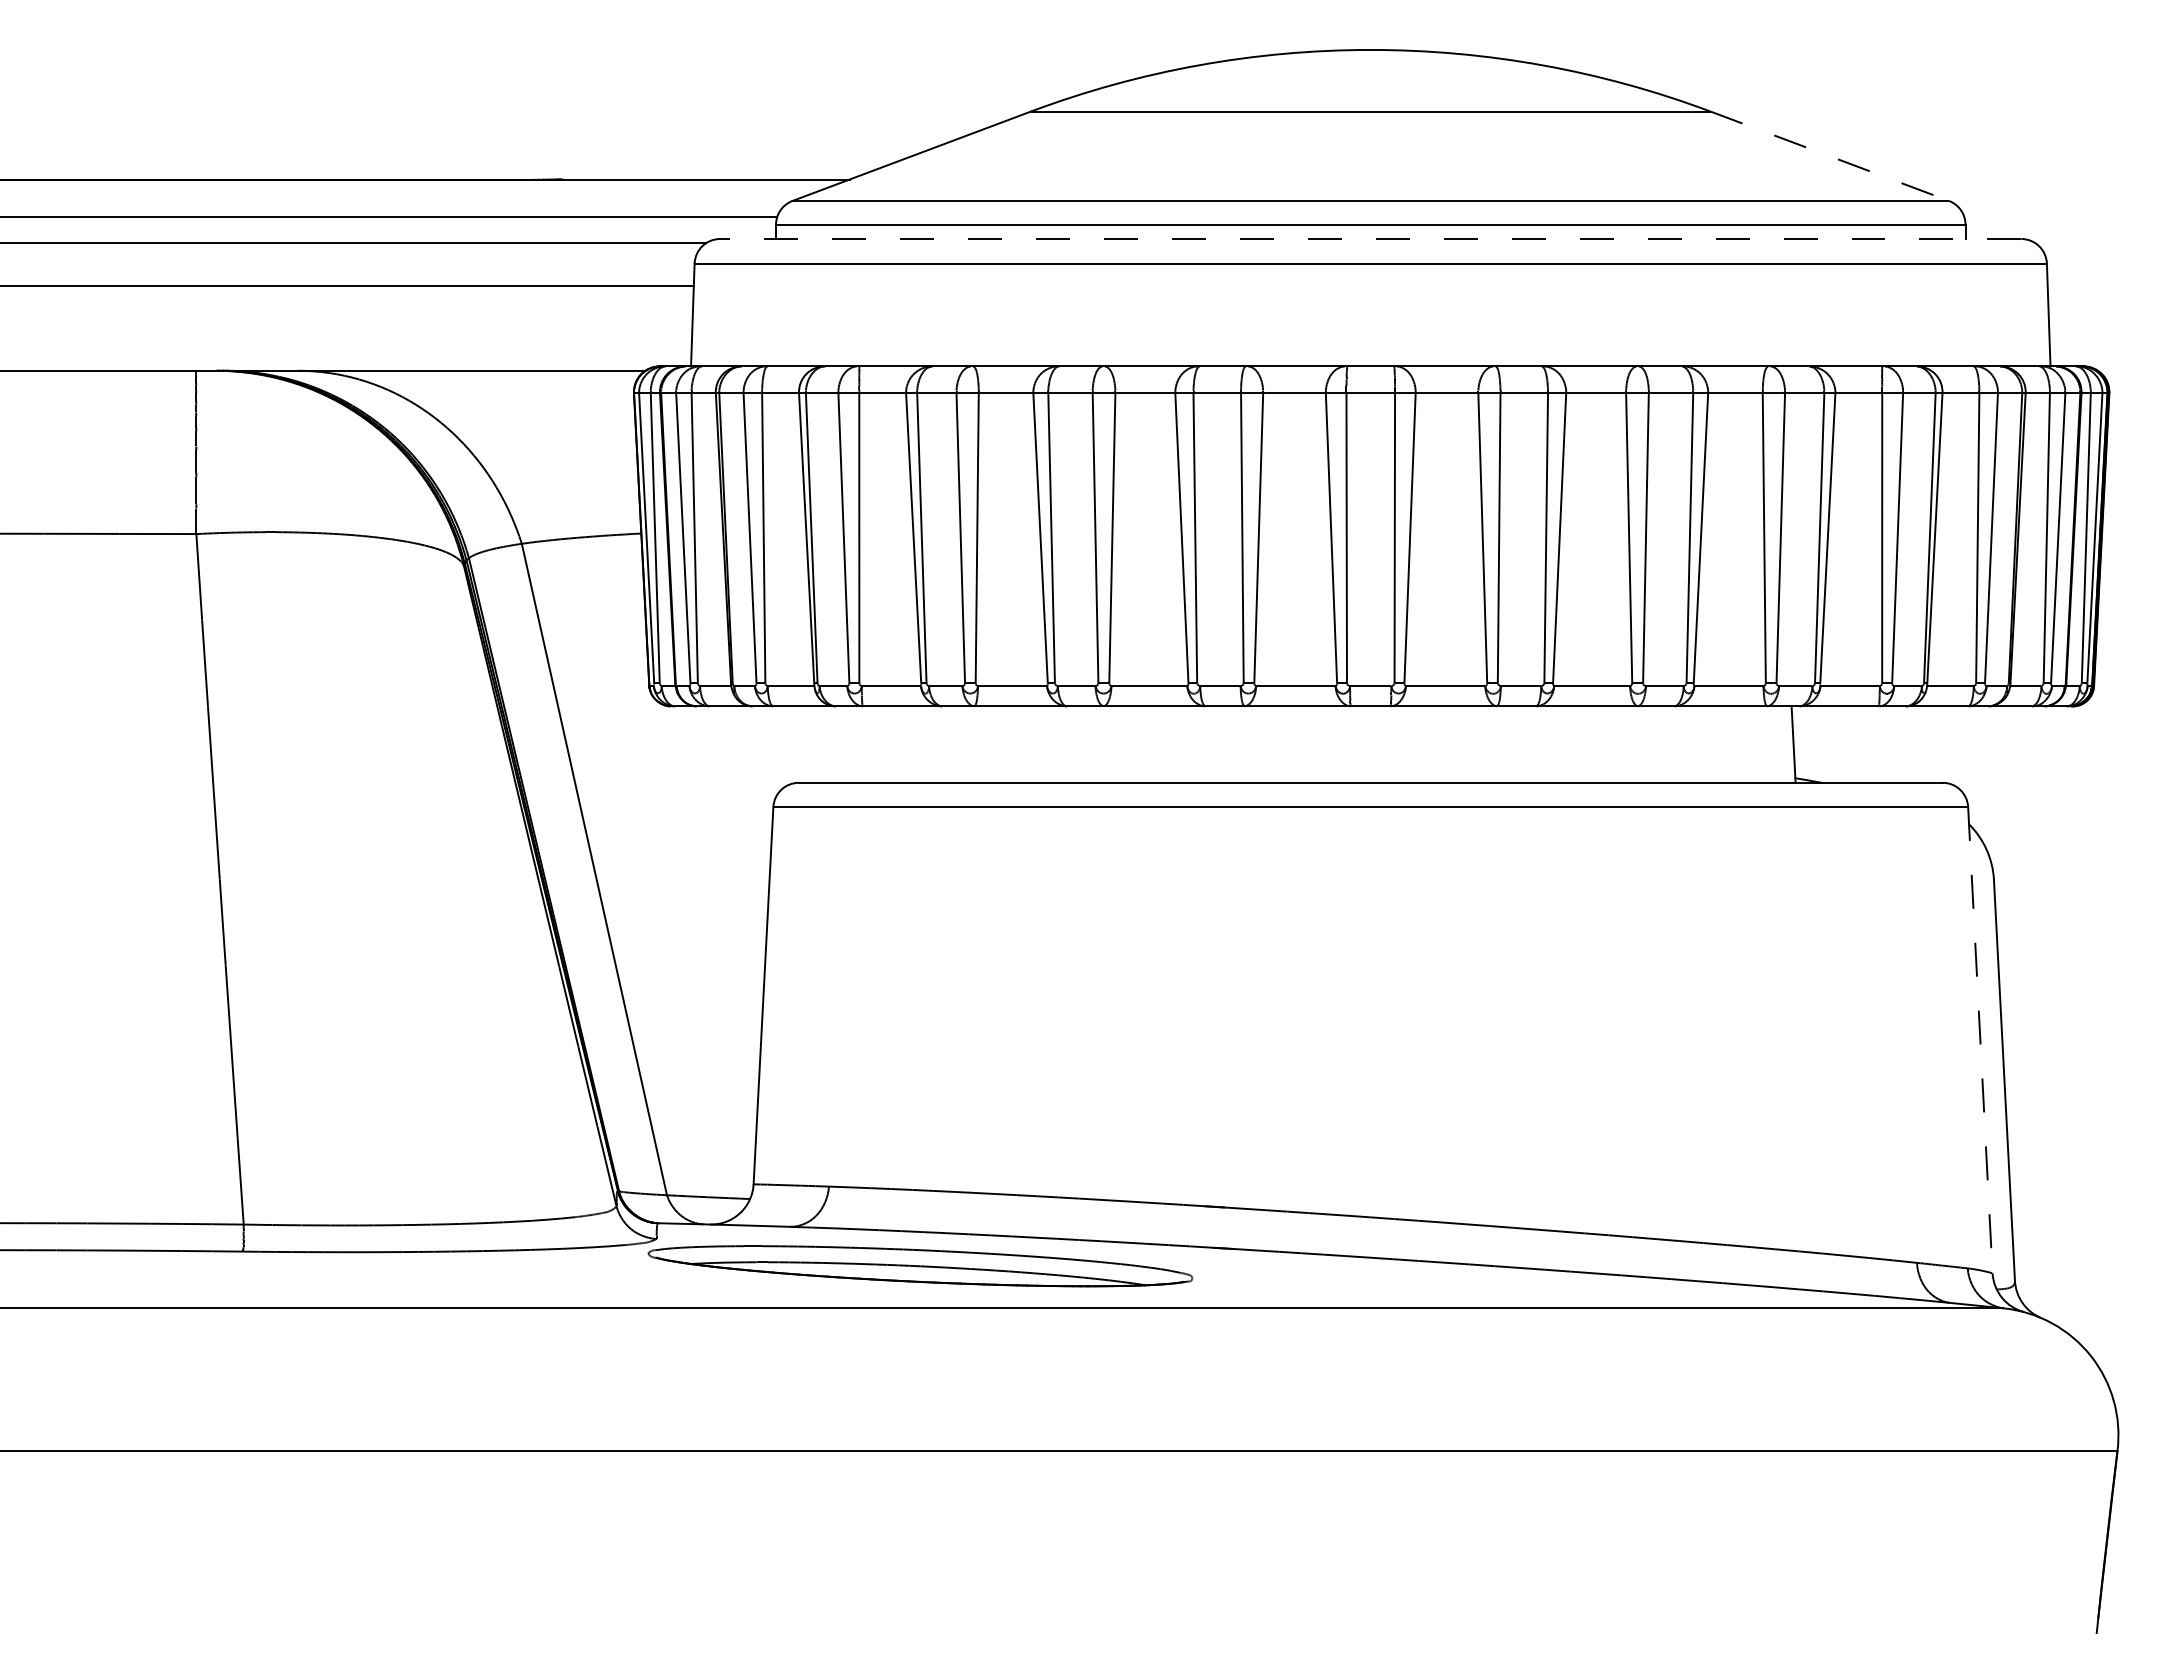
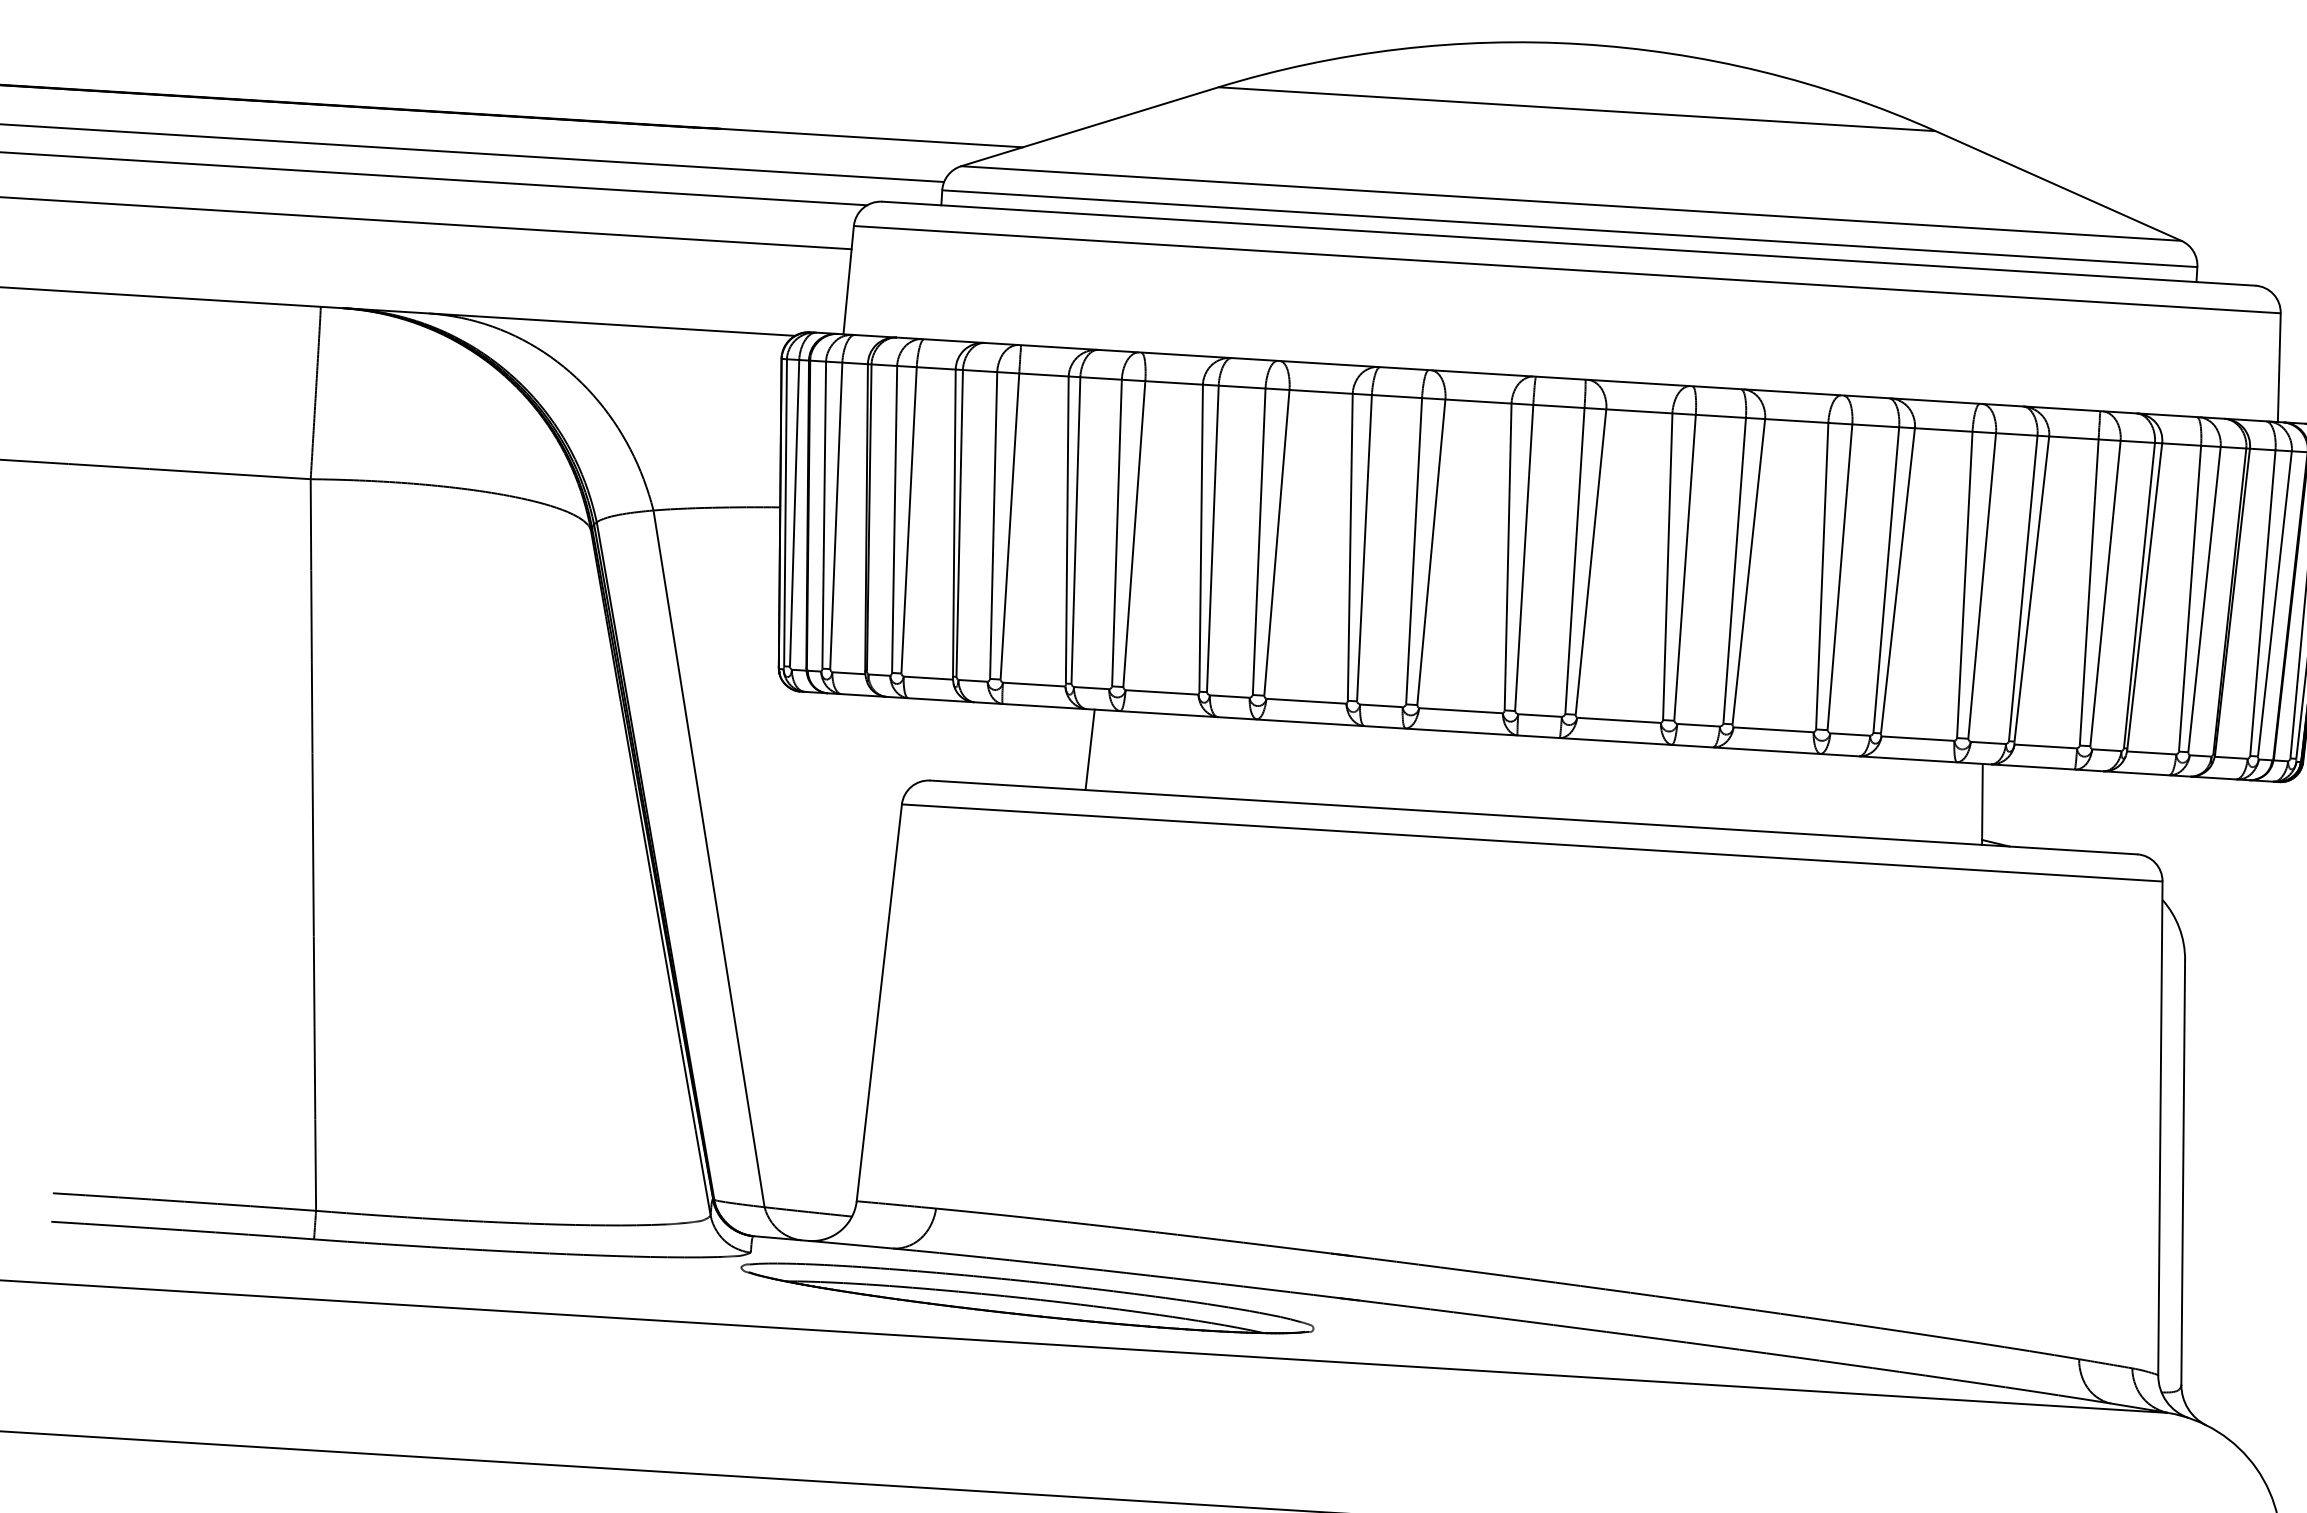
line: (1830, 156) -> (2059, 186), dashed -> solid
line: (1370, 239) -> (1568, 244), dashed -> solid
line: (947, 744) -> (1089, 749), added
line: (1980, 1040) -> (2160, 1128), dashed -> solid

